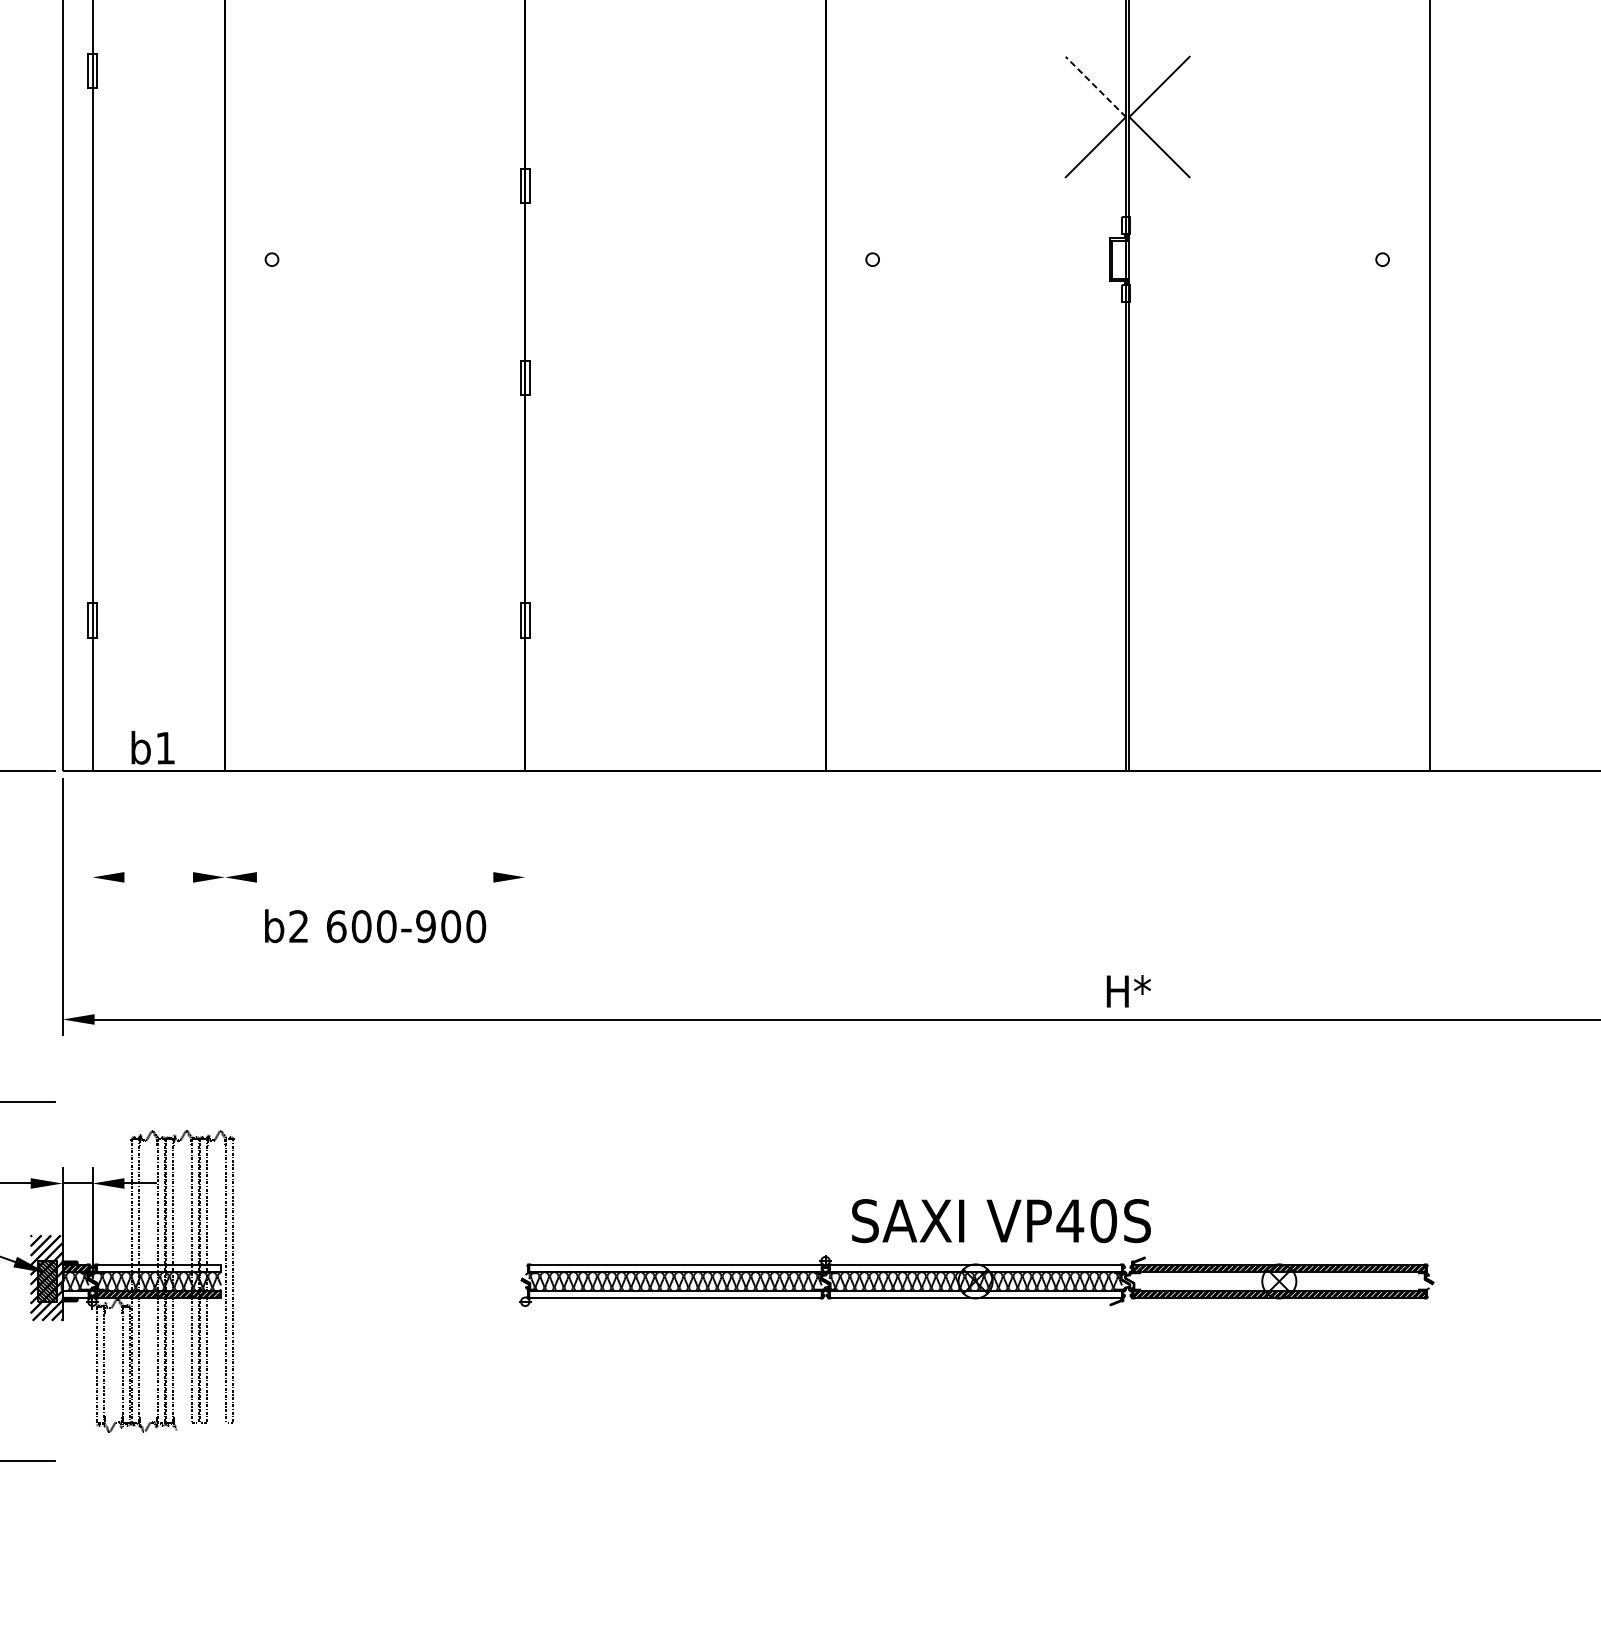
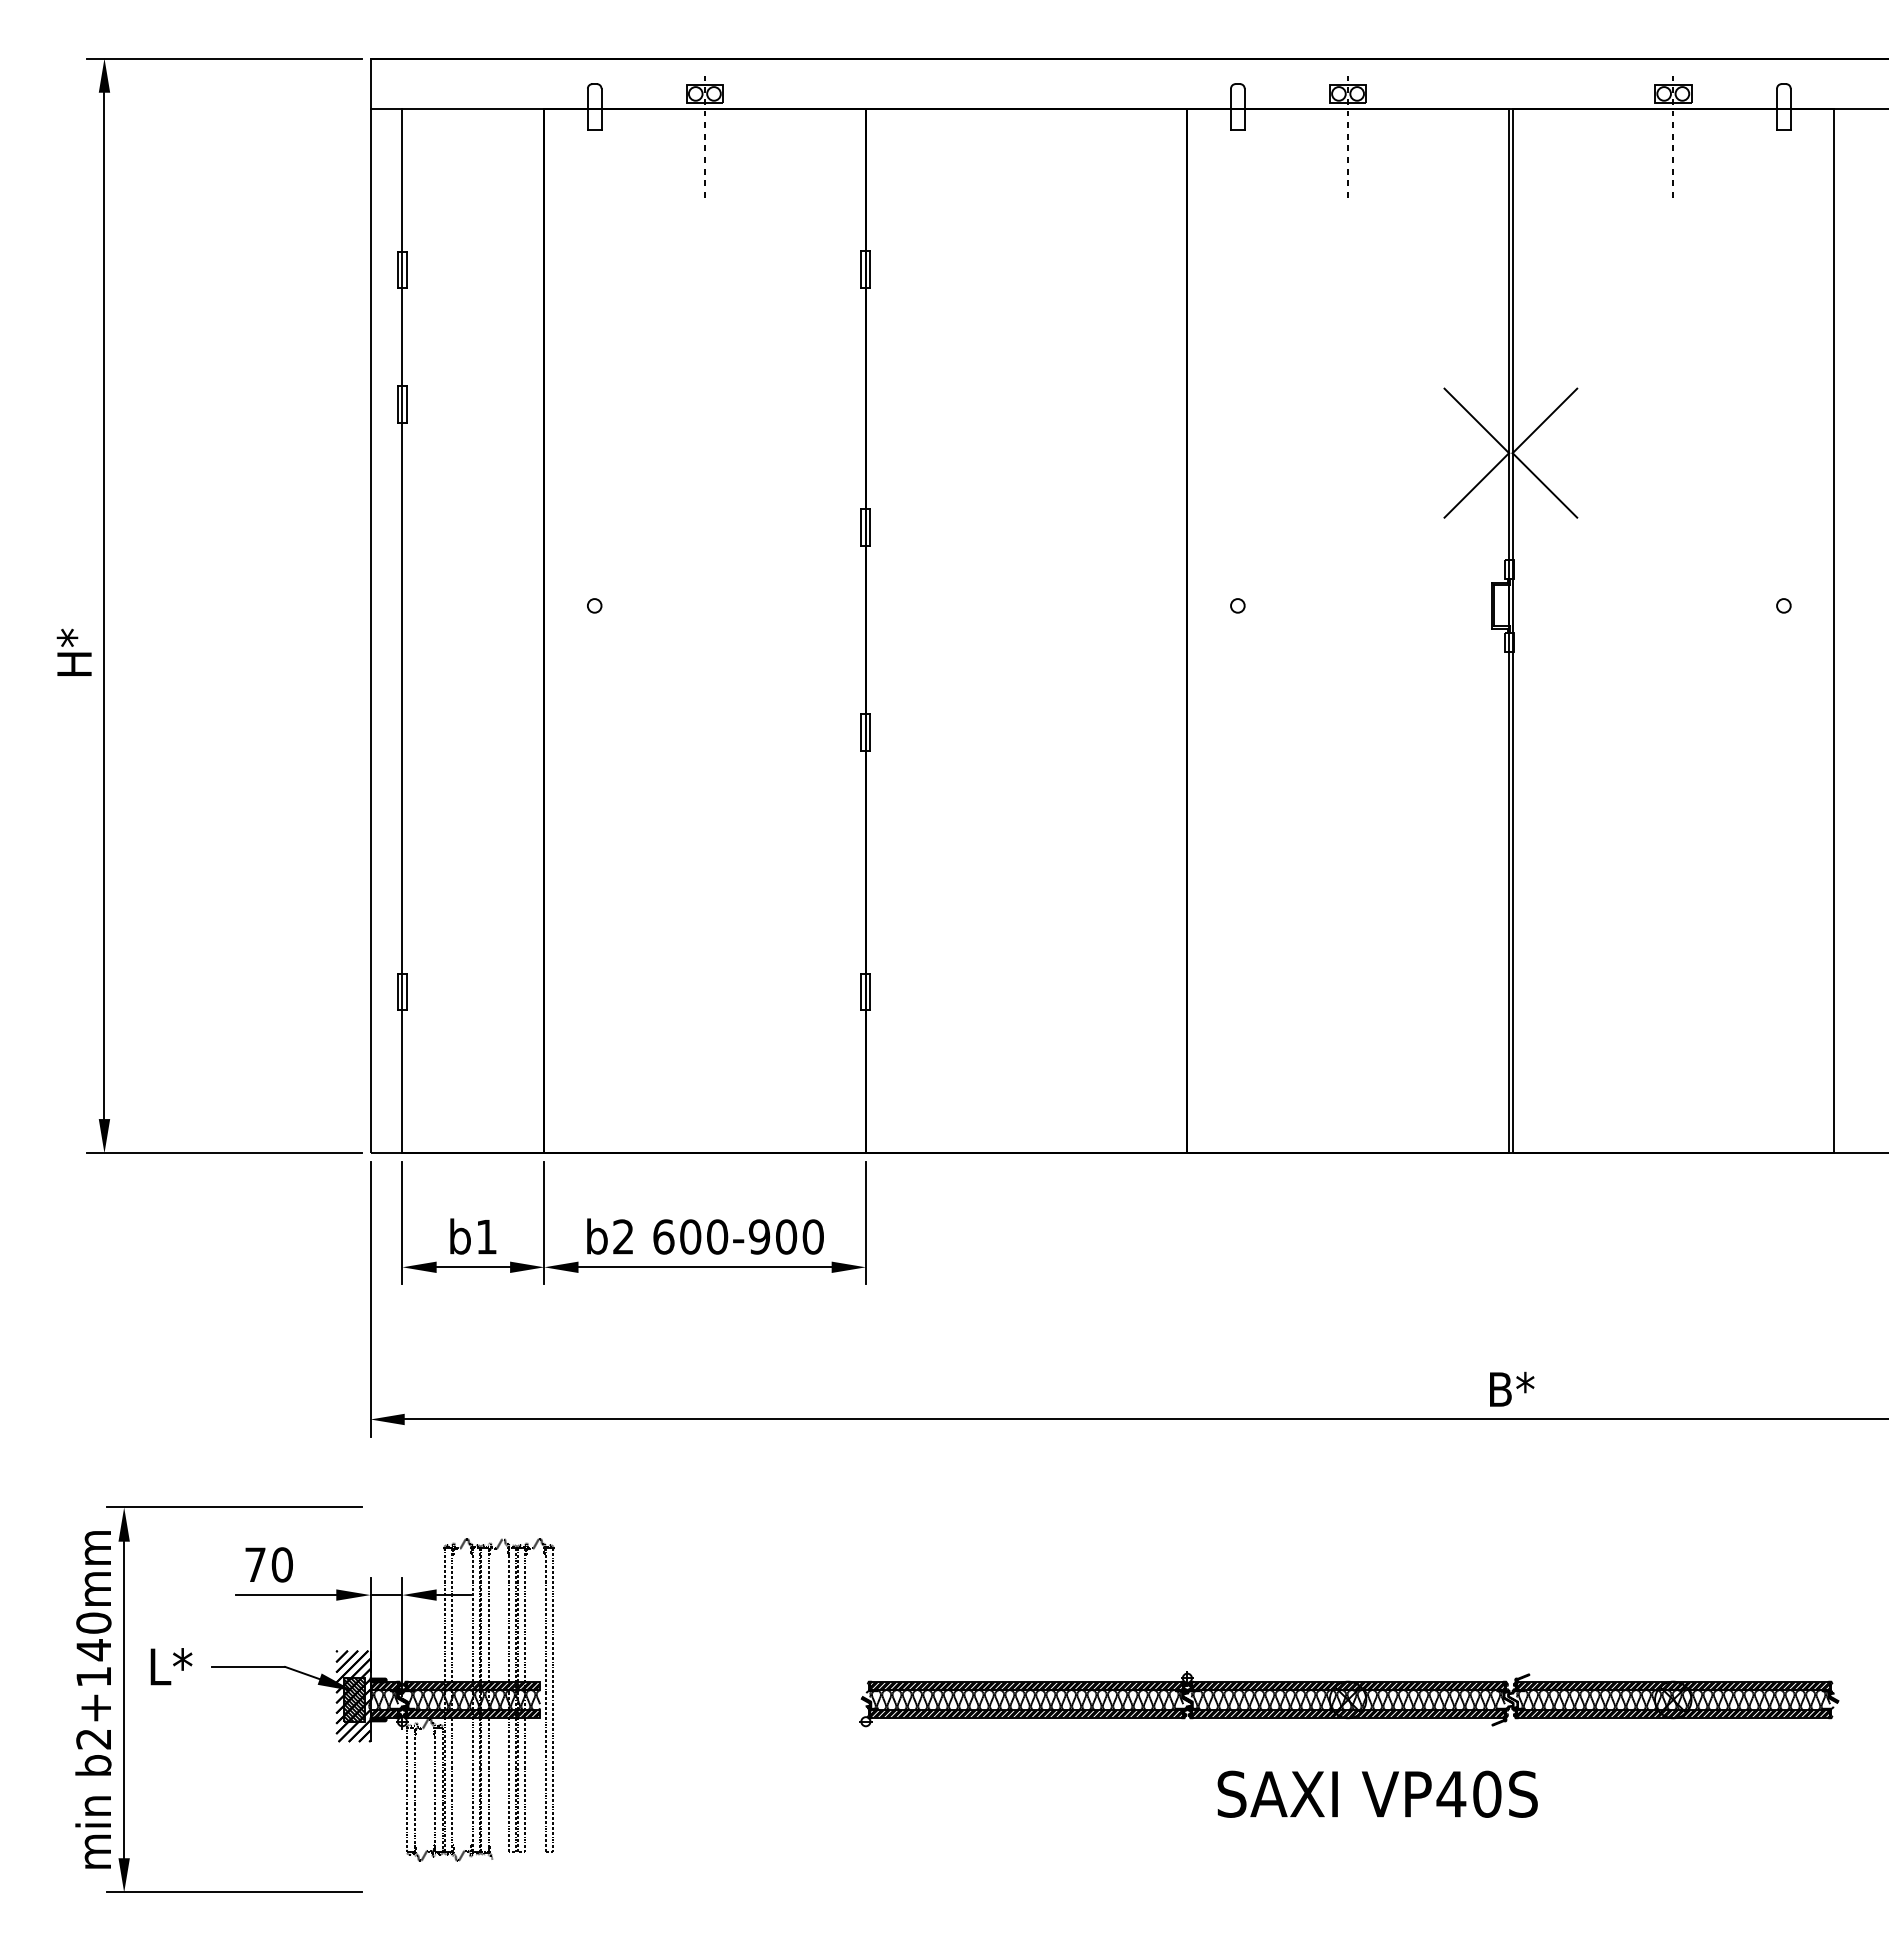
line: (1095, 86) -> (1476, 420), dashed -> solid
text: (153, 747) -> (473, 1236), moved
line: (92, 835) -> (402, 1222), added
line: (225, 835) -> (544, 1222), added
line: (524, 835) -> (865, 1222), added
line: (158, 877) -> (473, 1267), added
line: (374, 877) -> (704, 1267), added
text: (375, 926) -> (705, 1236), moved
text: (1128, 990) -> (1511, 1388), H* -> B*
text: (1001, 1220) -> (1377, 1793), moved
hatch: (158, 1267) -> (473, 1685), added
hatch: (675, 1267) -> (1026, 1685), added
hatch: (975, 1267) -> (1347, 1685), added
hatch: (1279, 1281) -> (1673, 1699), added
hatch: (75, 1294) -> (384, 1713), added
hatch: (675, 1294) -> (1026, 1713), added
hatch: (975, 1294) -> (1347, 1713), added

